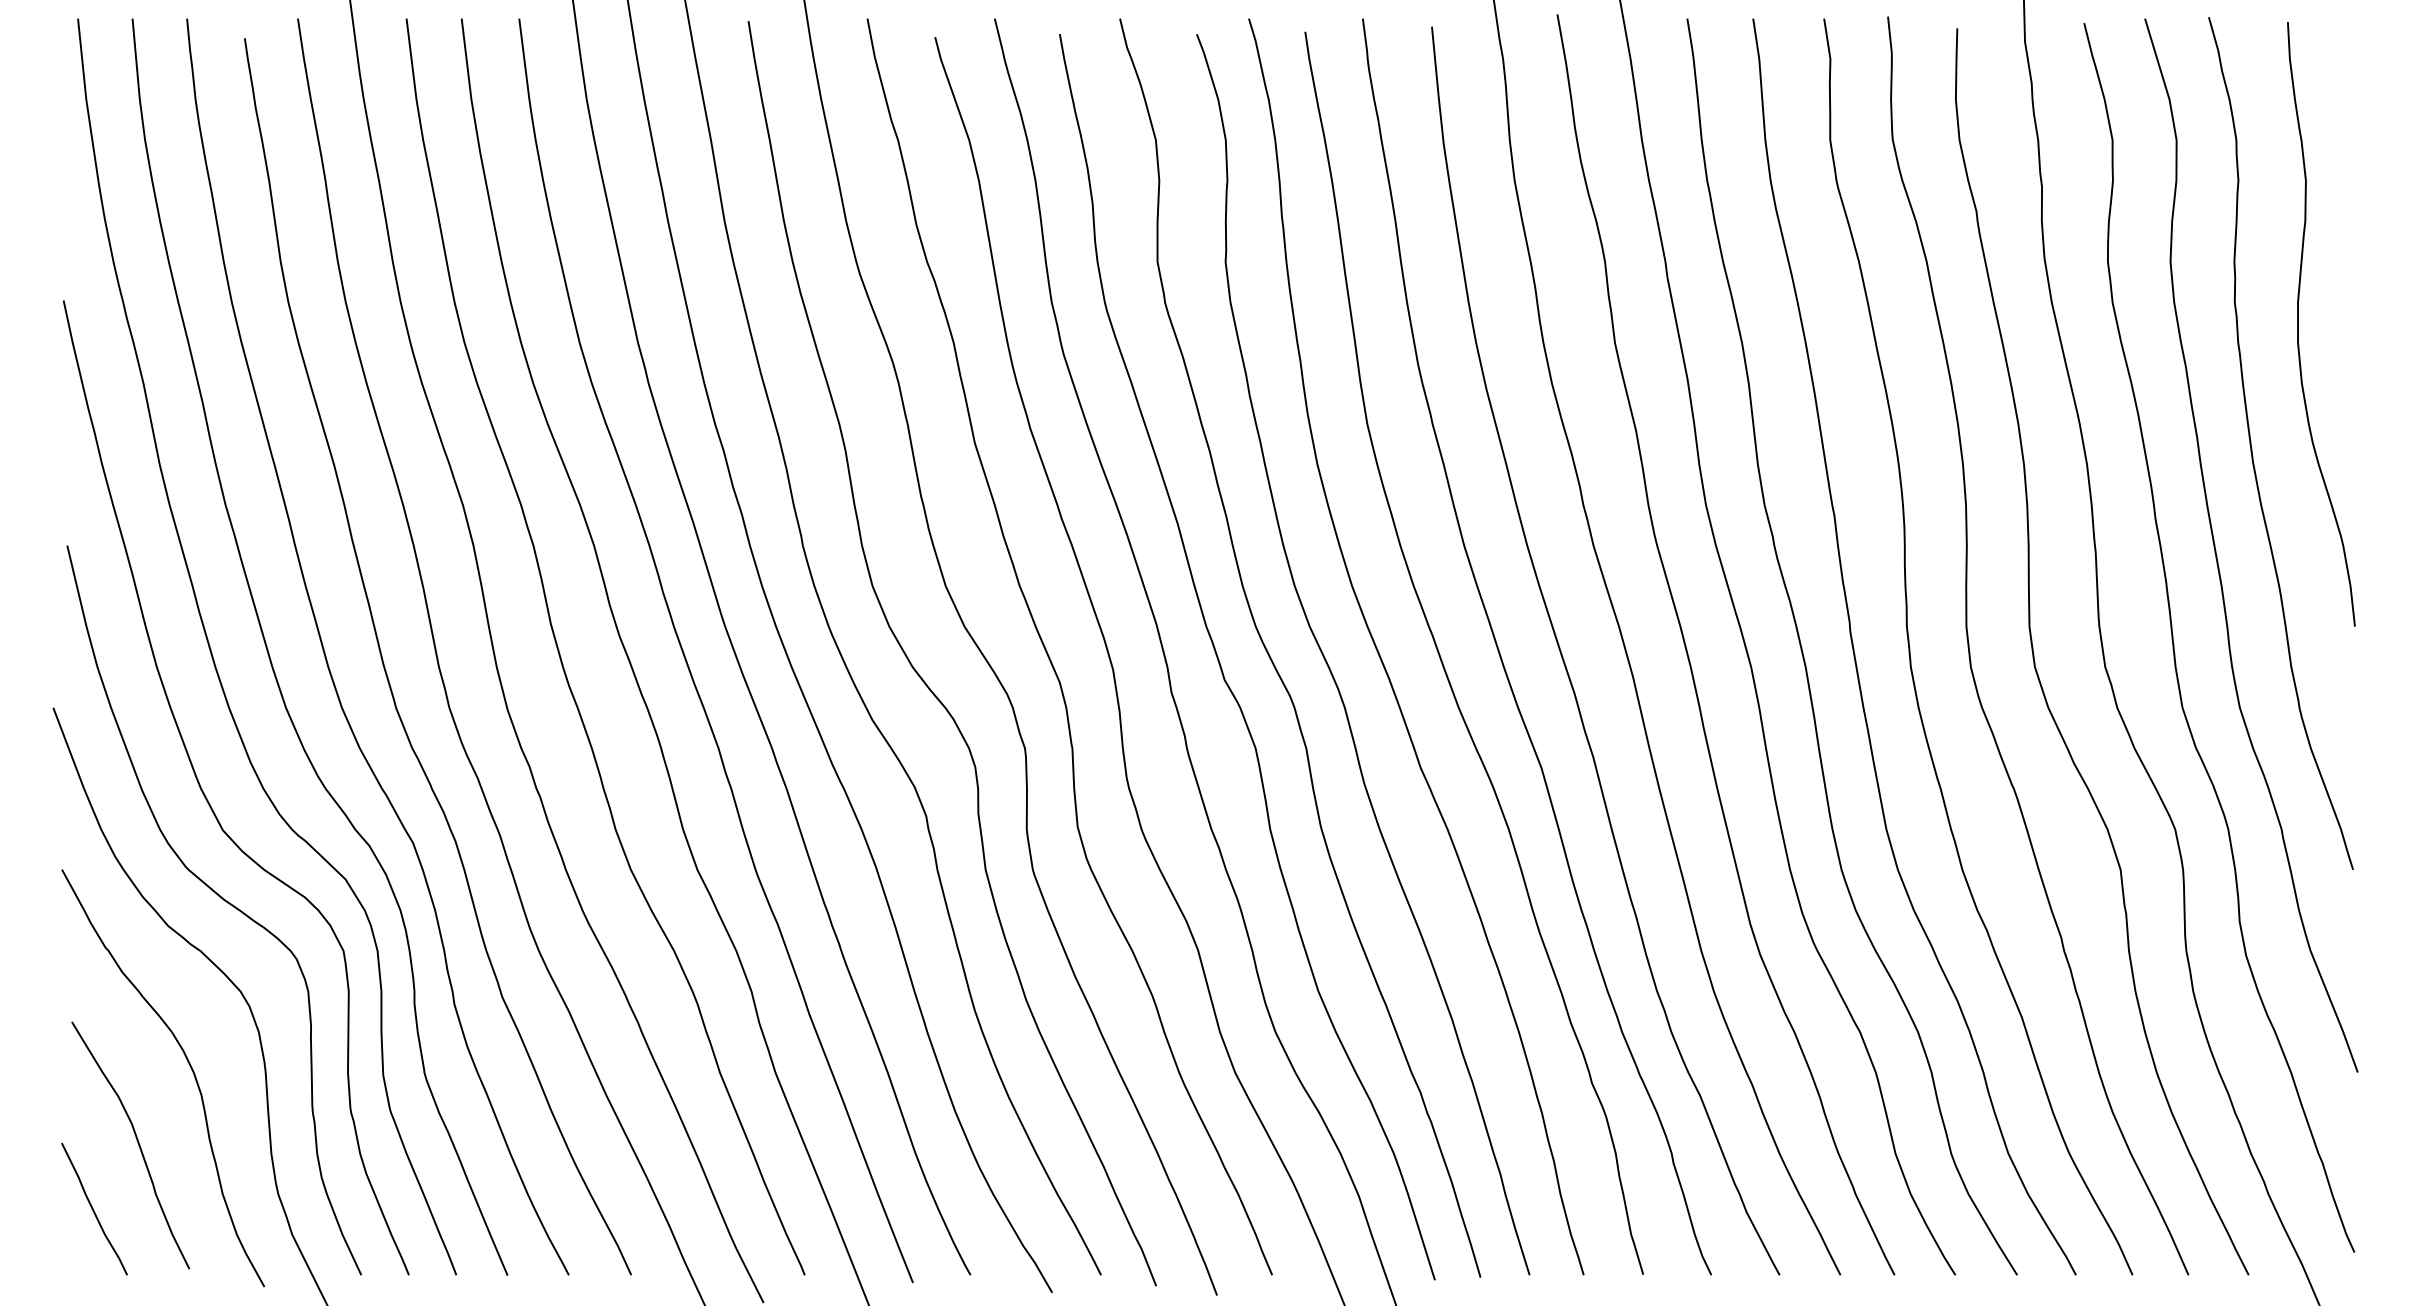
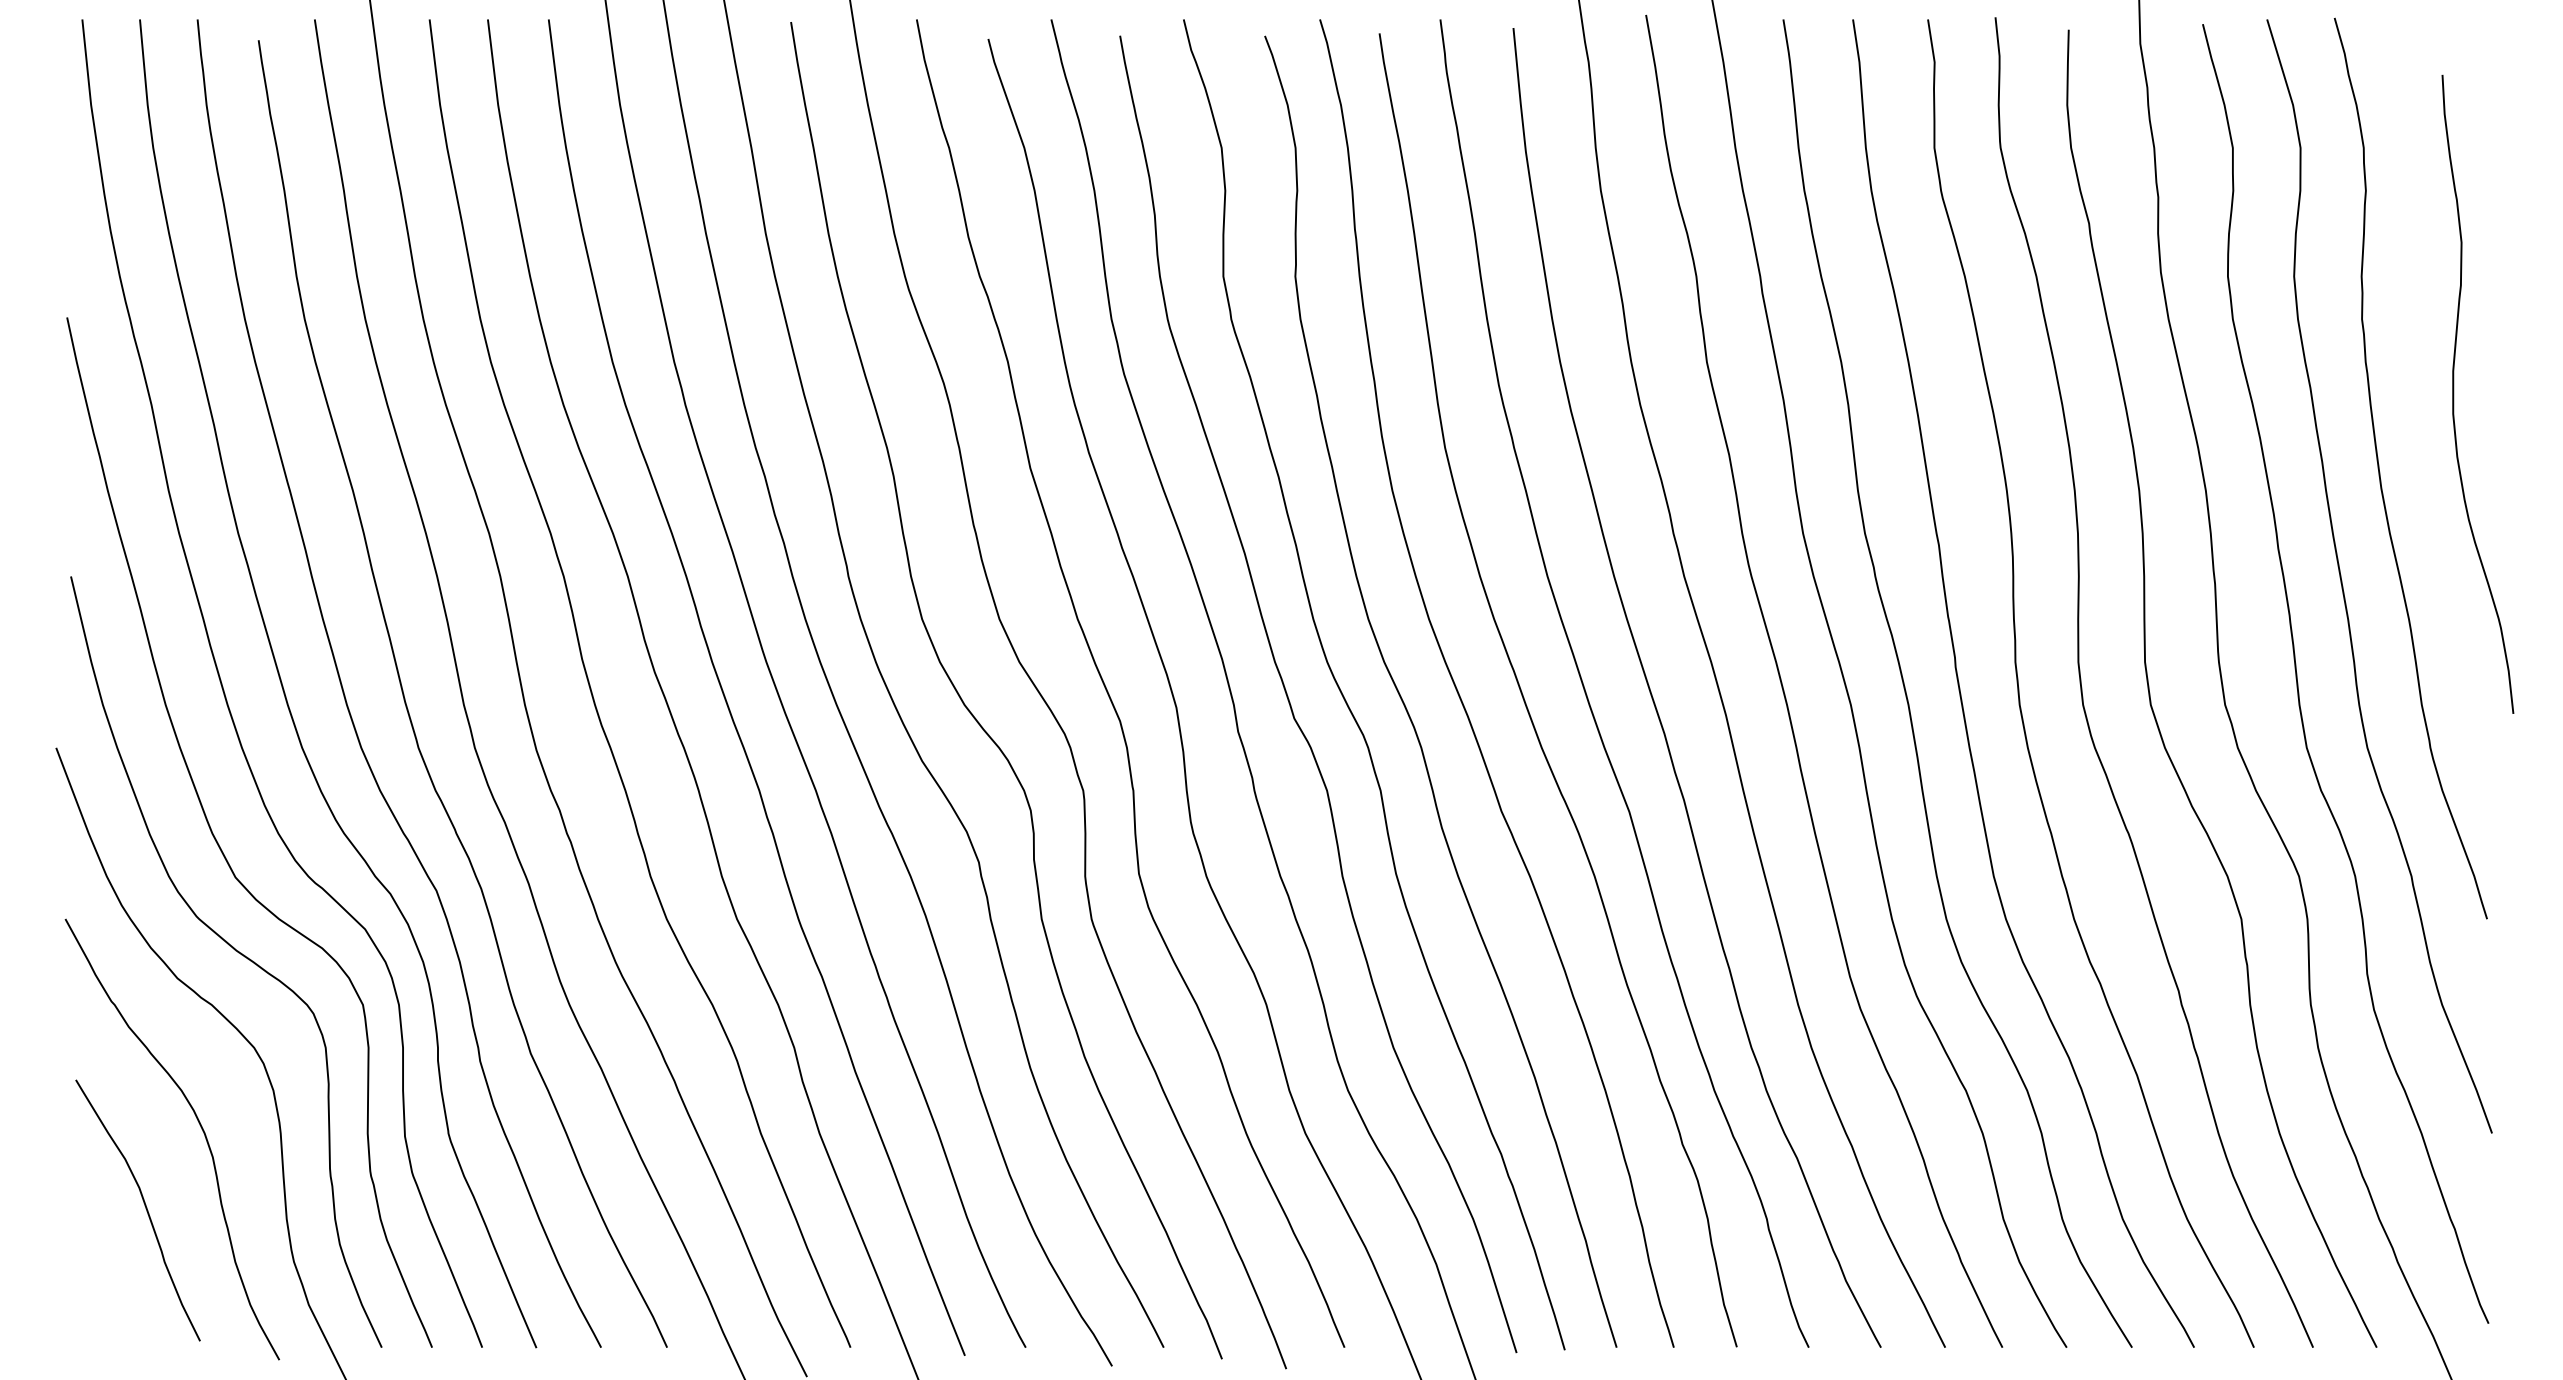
curve: (2298, 324) -> (2453, 394), moved
curve: (93, 1208) -> (98, 1277), removed

